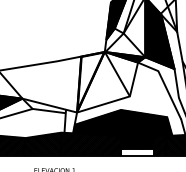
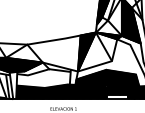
fill: (90, 79) -> (86, 50), added

